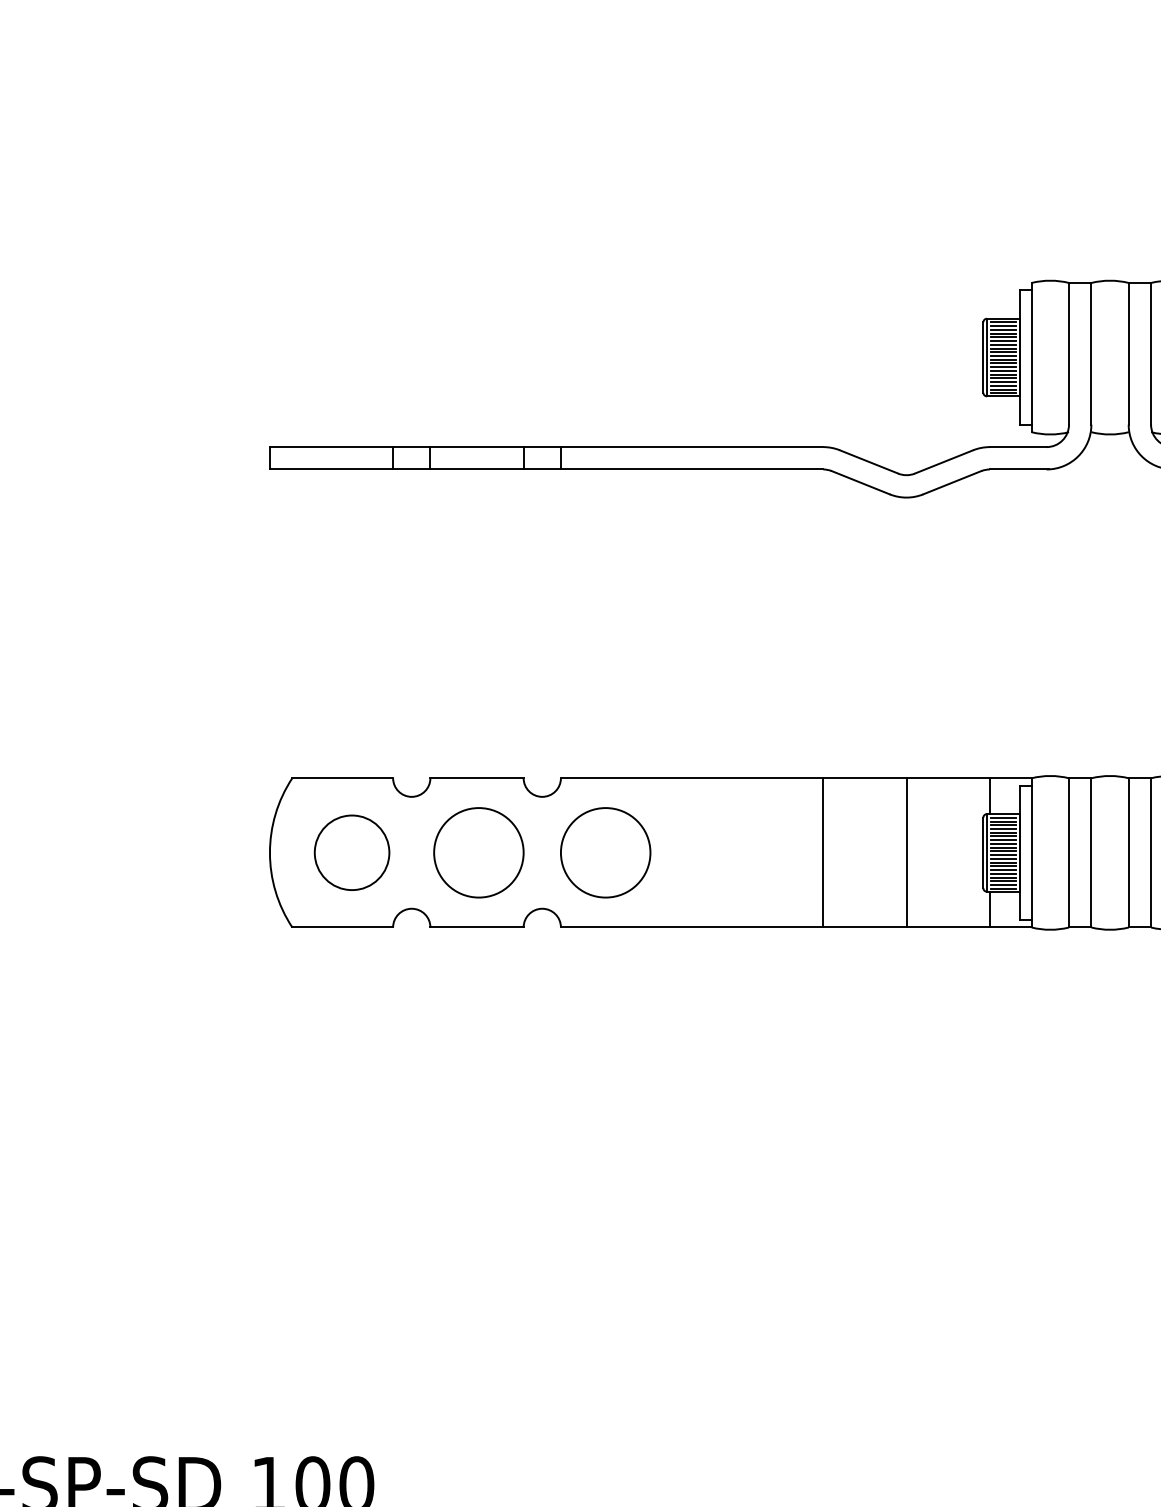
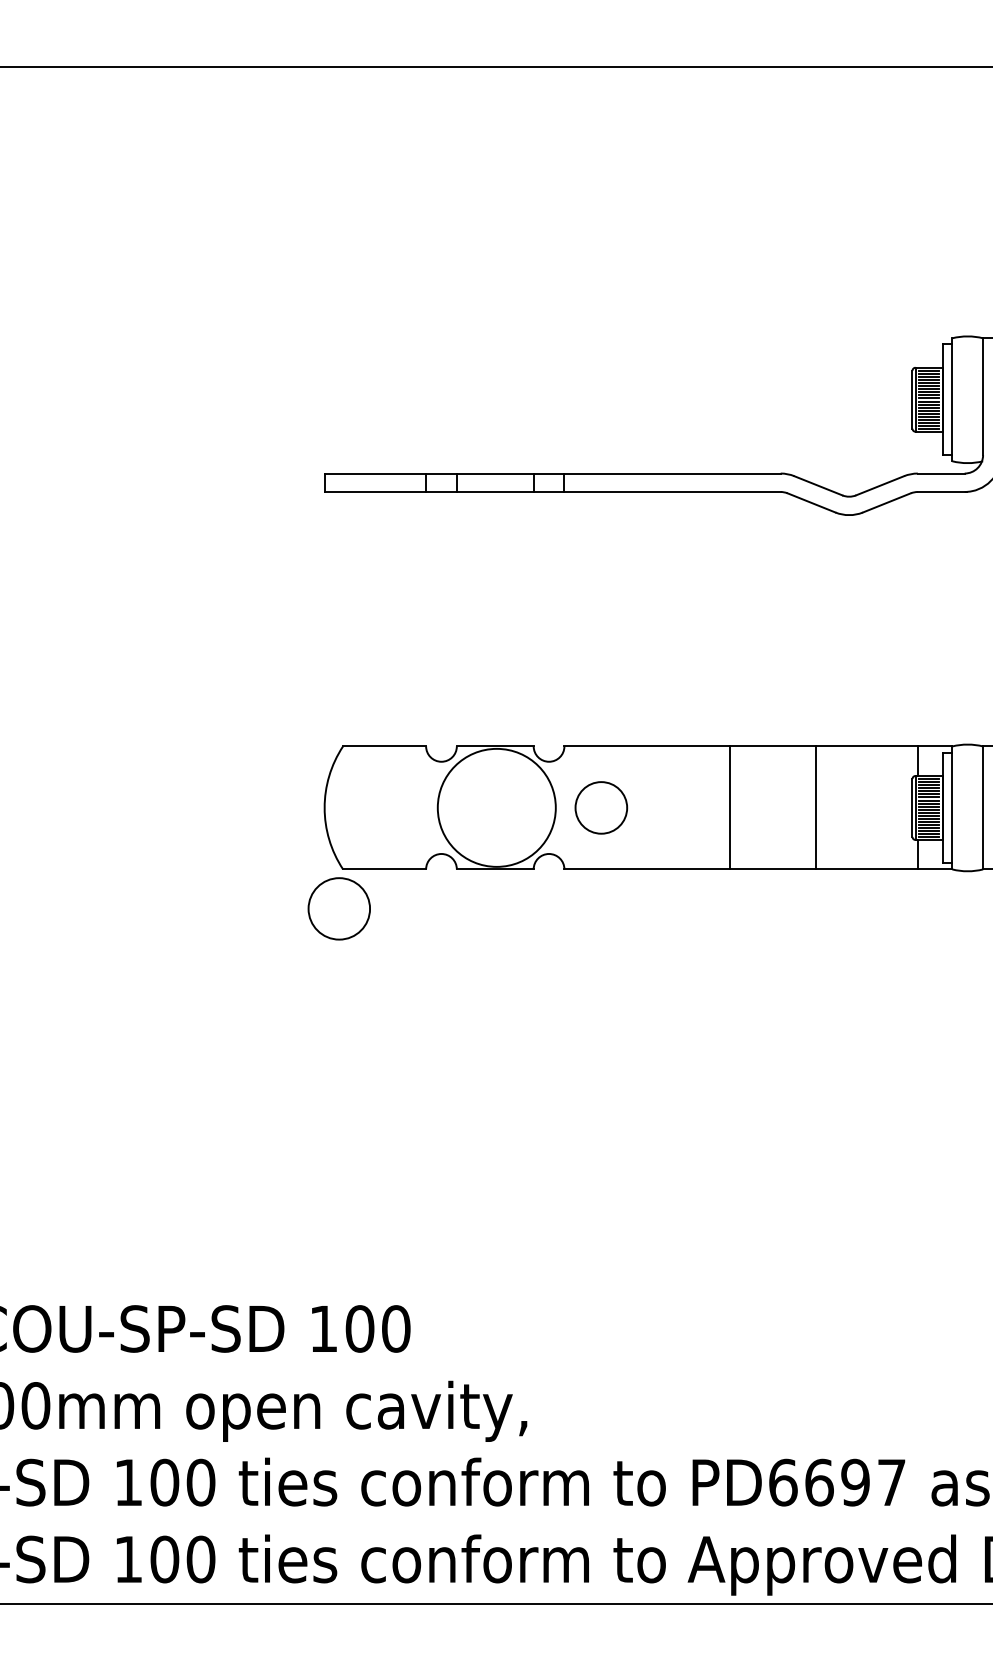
circle: (351, 852) -> (338, 908), moved
circle: (478, 852) -> (496, 807), size x1.6
circle: (605, 852) -> (601, 807), size x0.7
line: (823, 852) -> (729, 807), moved
line: (906, 852) -> (816, 807), moved

